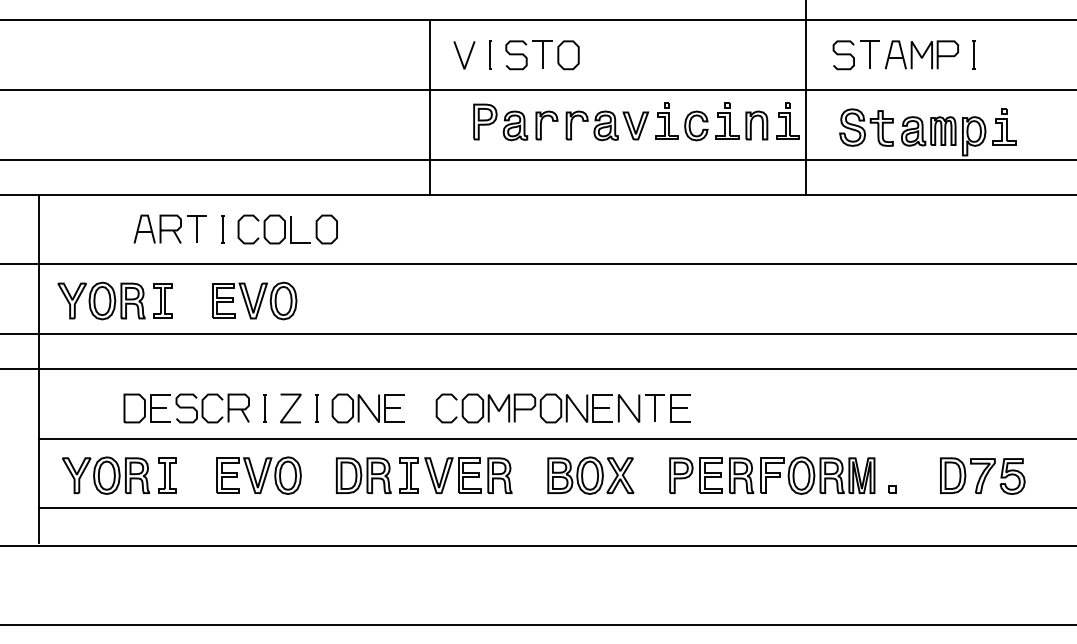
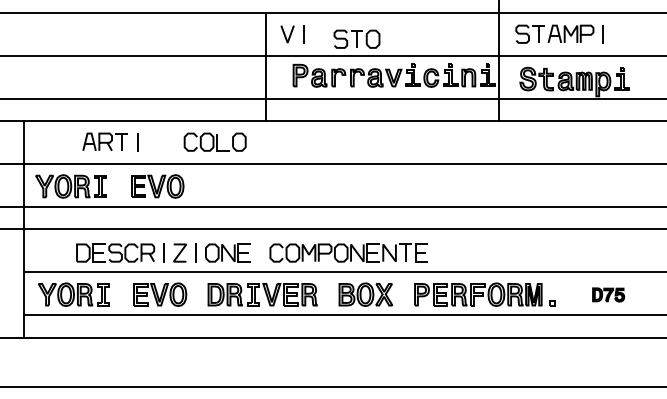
part: (541, 54) -> (356, 38), moved
part: (286, 228) -> (214, 141), moved
part: (982, 475) -> (608, 294), size x0.6

